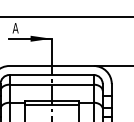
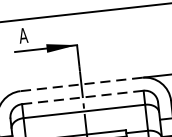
line: (51, 65) -> (81, 83), solid -> dashed
line: (52, 75) -> (84, 98), solid -> dashed

